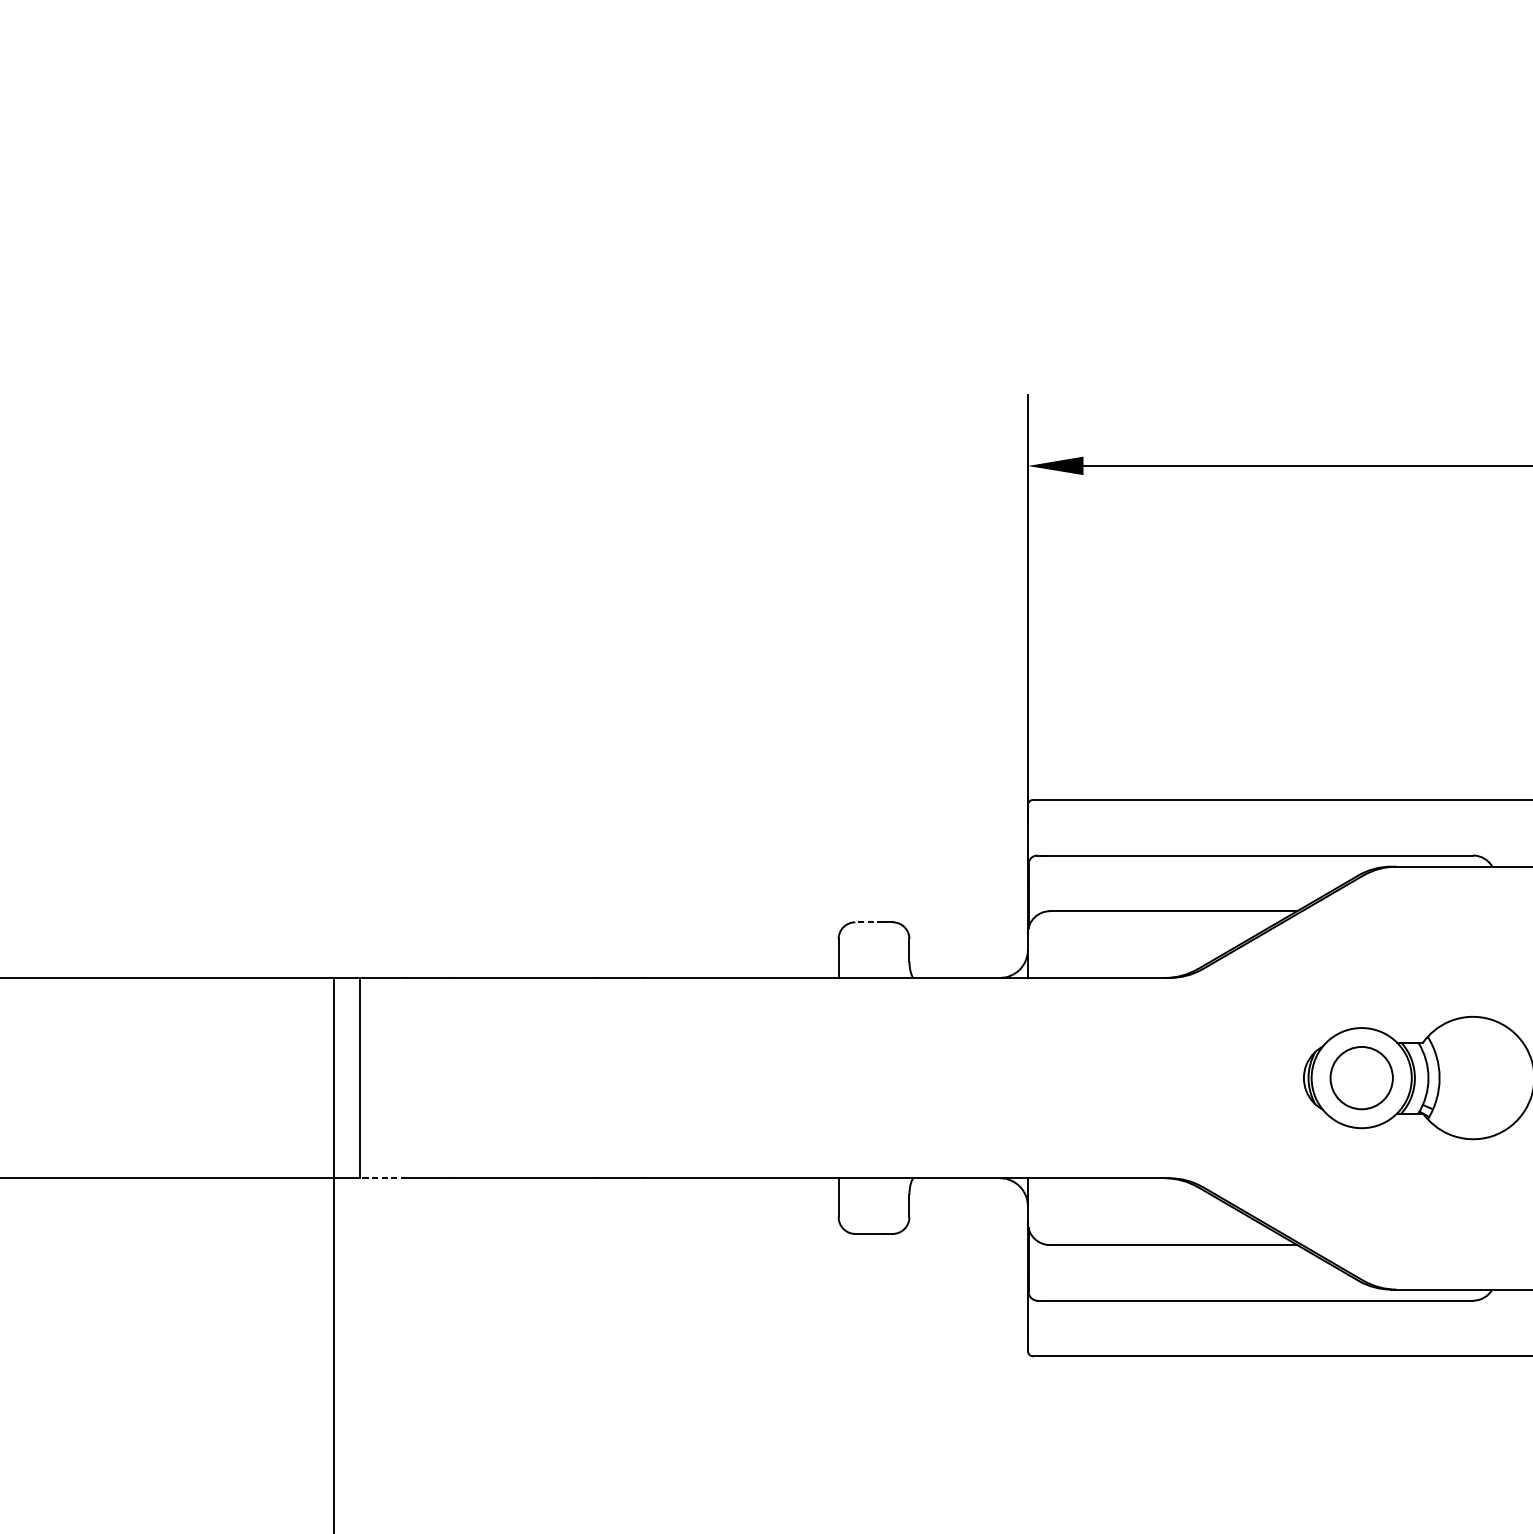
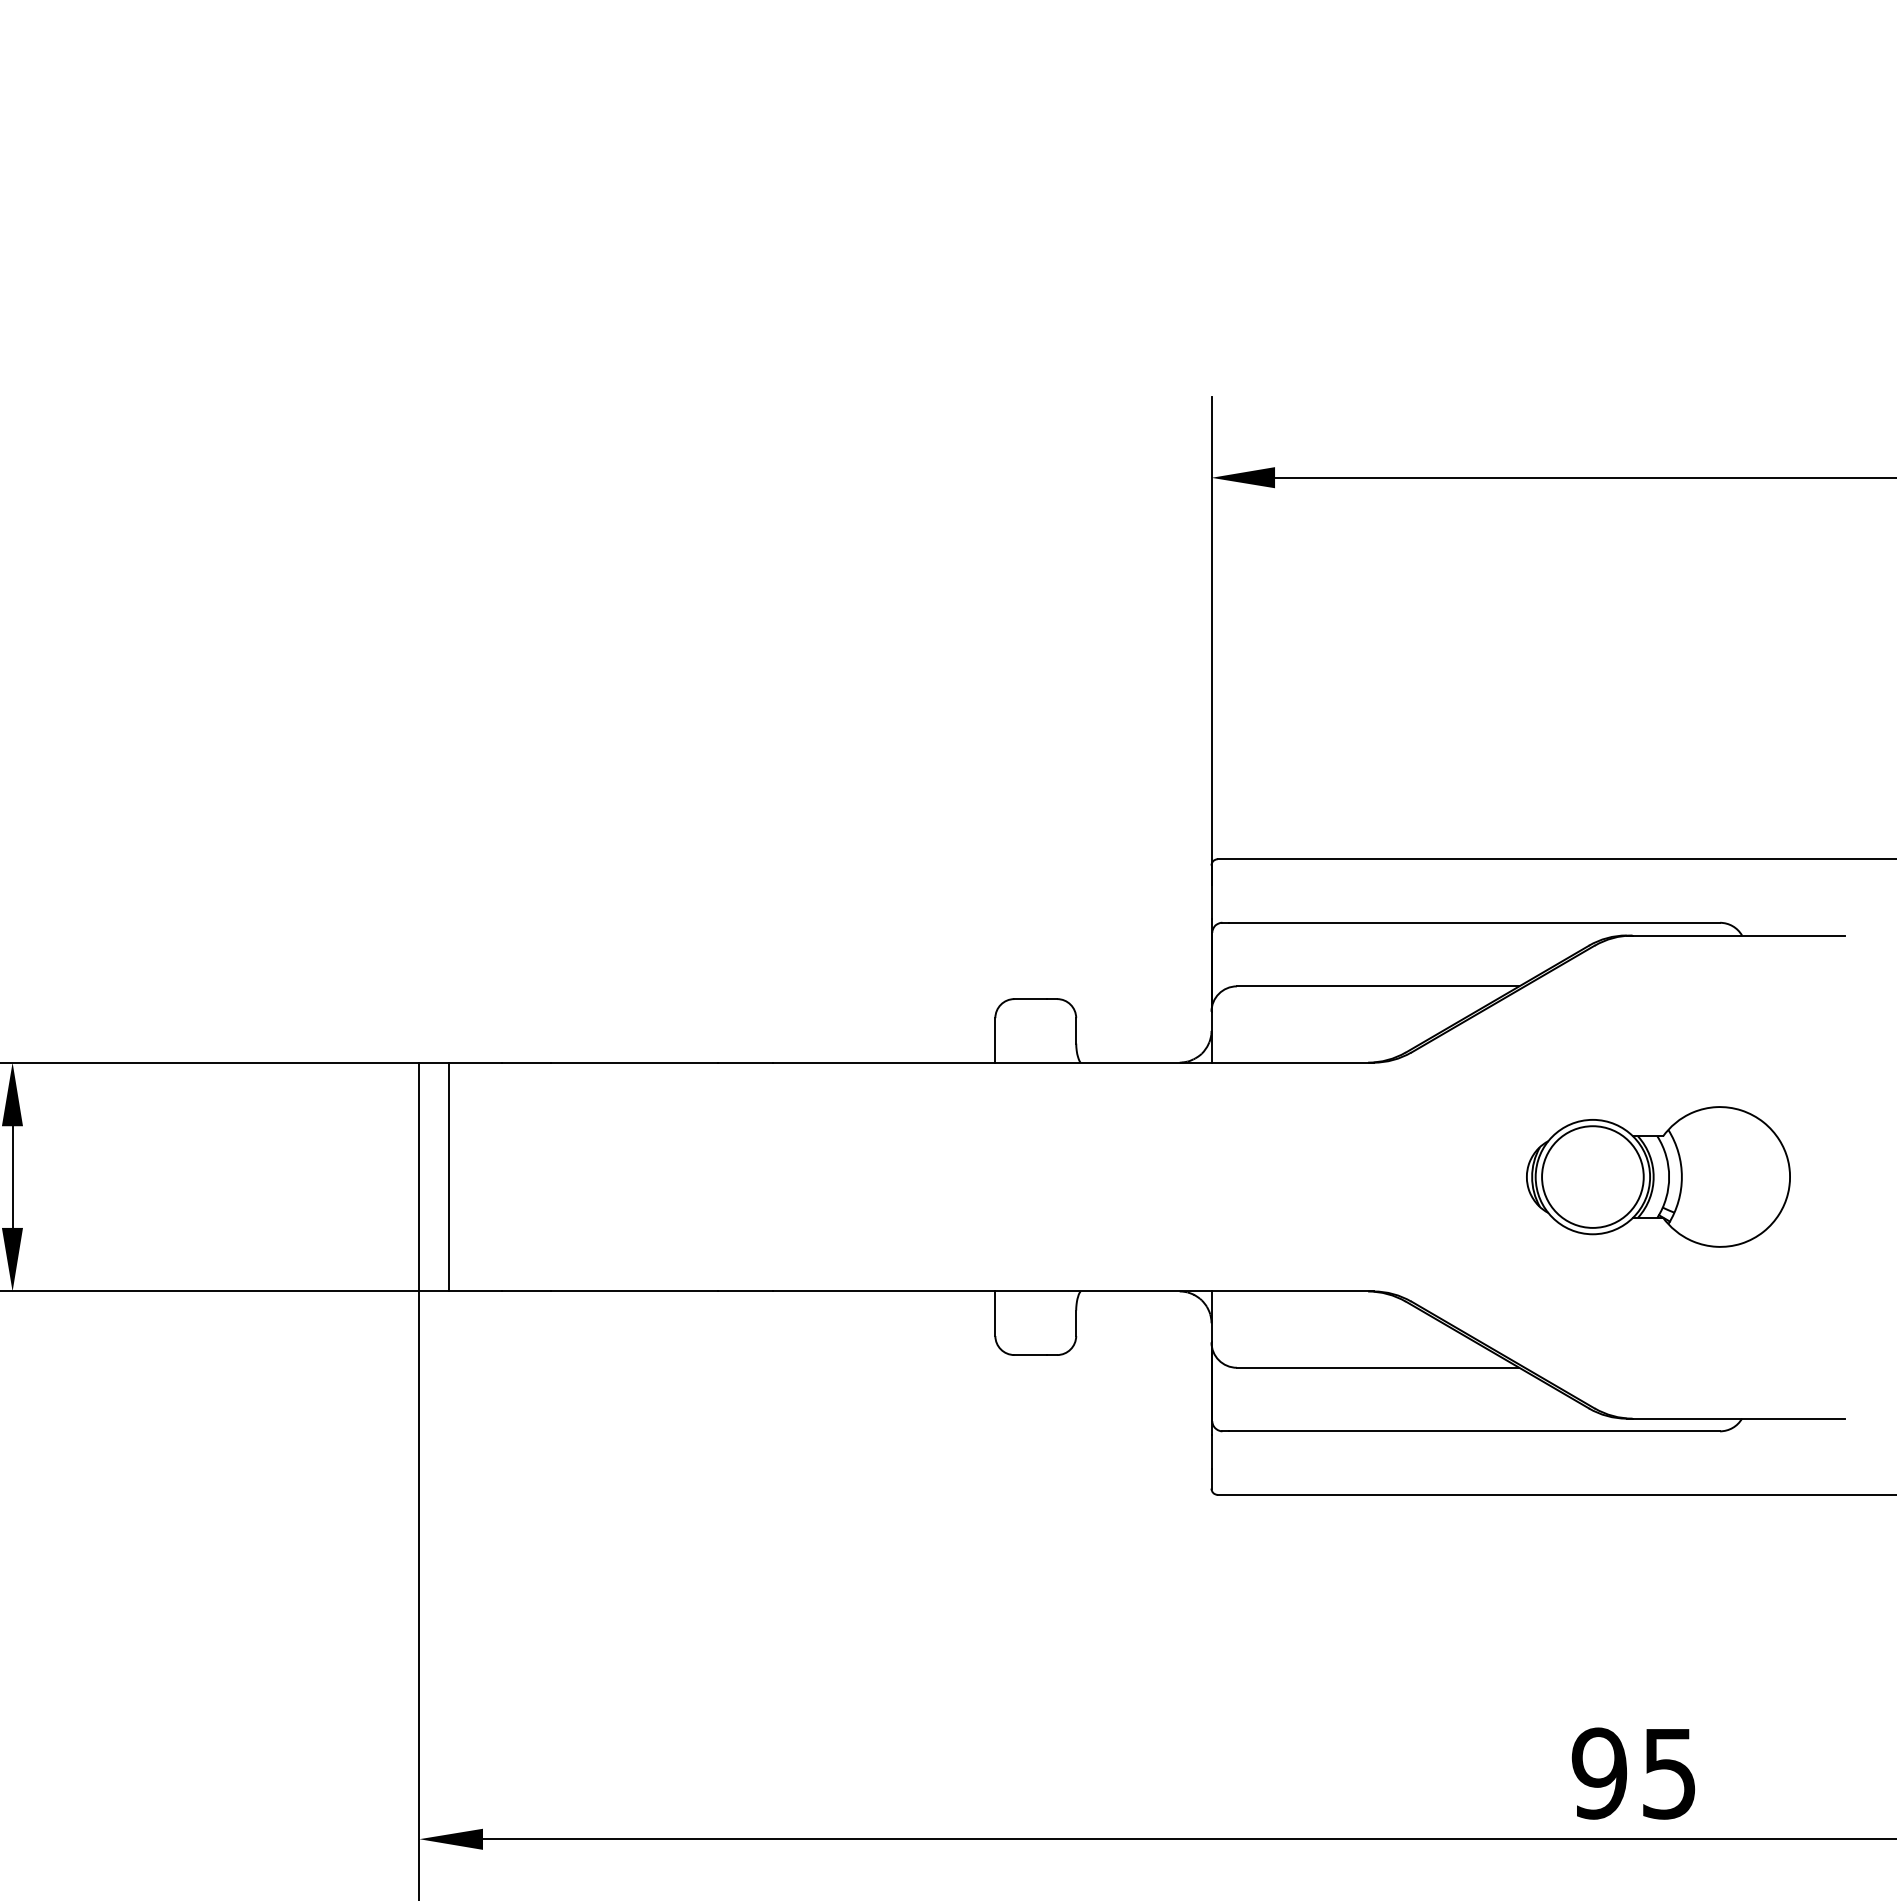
line: (869, 922) -> (1030, 999), dashed -> solid
circle: (1361, 1077) -> (1592, 1176), size x1.43
line: (383, 1178) -> (475, 1291), dashed -> solid

